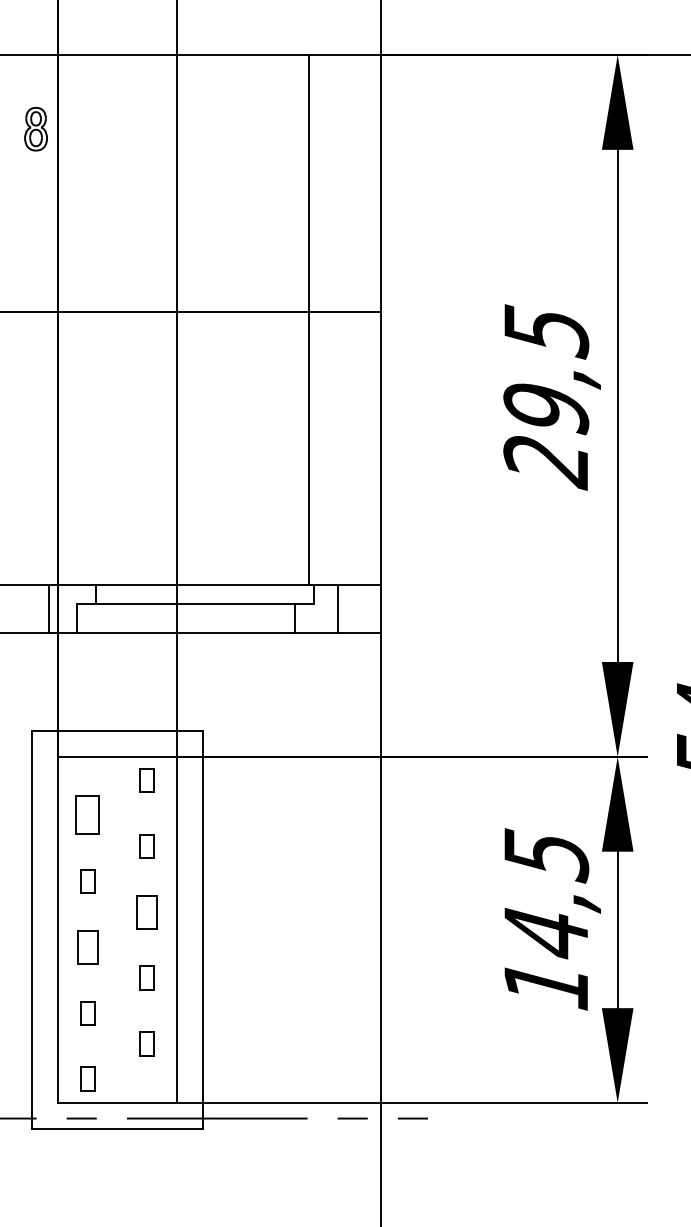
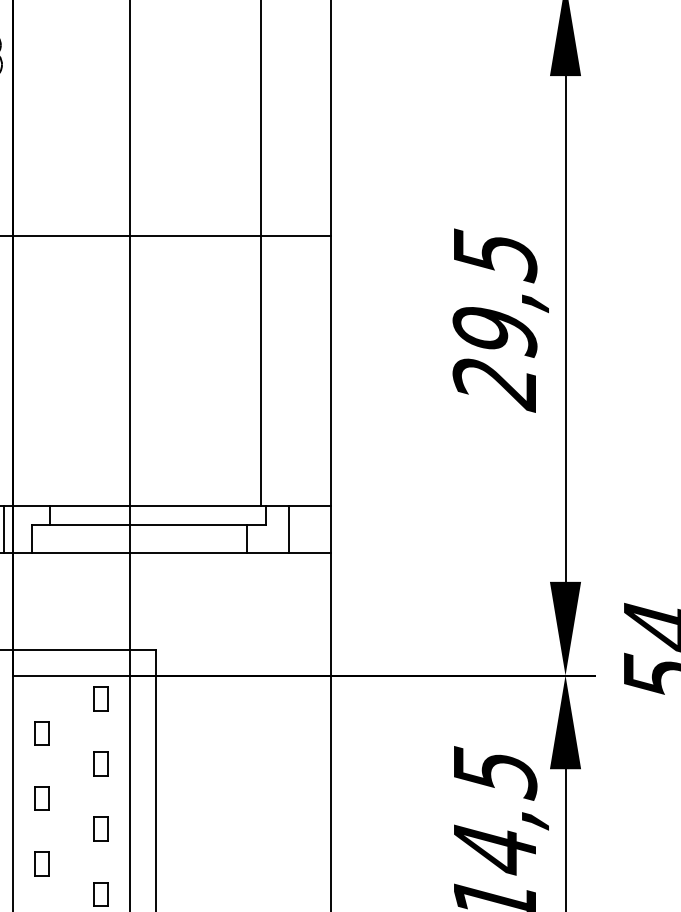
part: (87, 815) -> (41, 733), size x0.62
part: (146, 912) -> (100, 829), size x0.71
part: (87, 947) -> (41, 863), size x0.71

